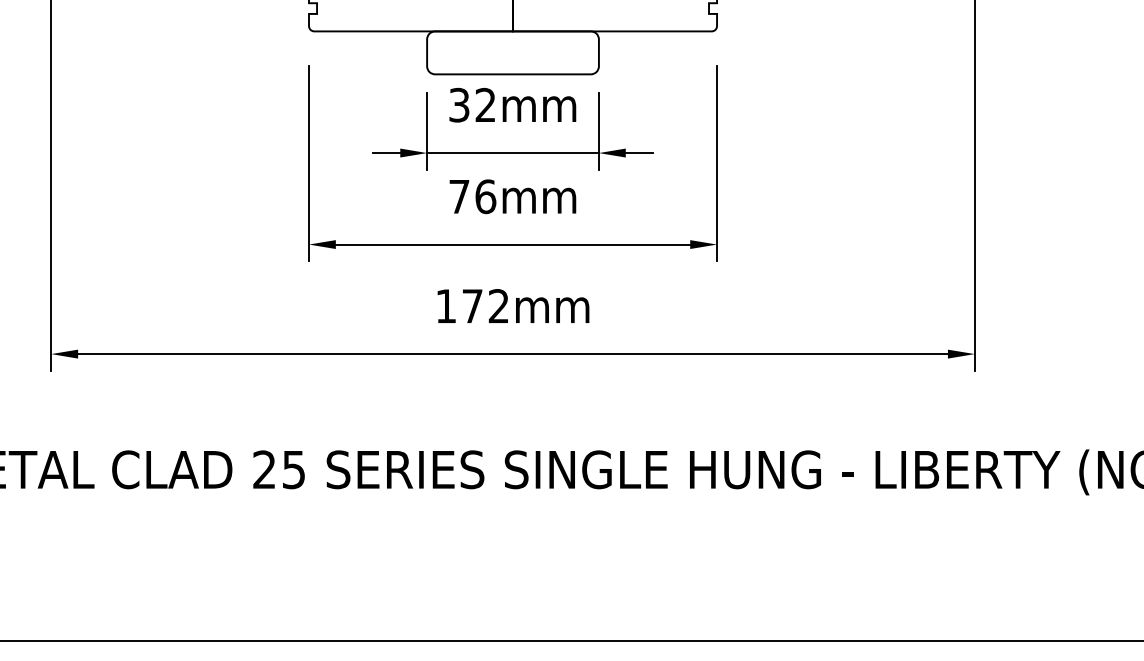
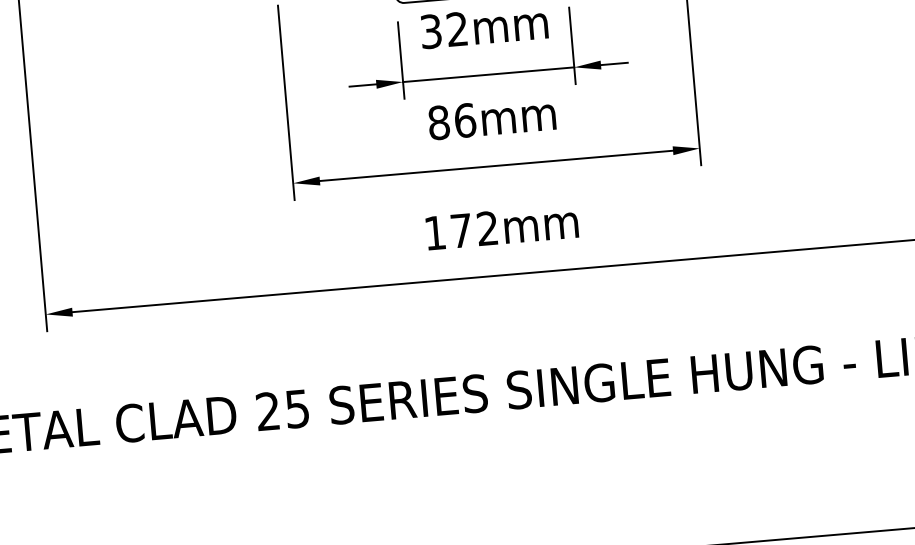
text: (459, 196) -> (439, 122), 76mm -> 86mm

